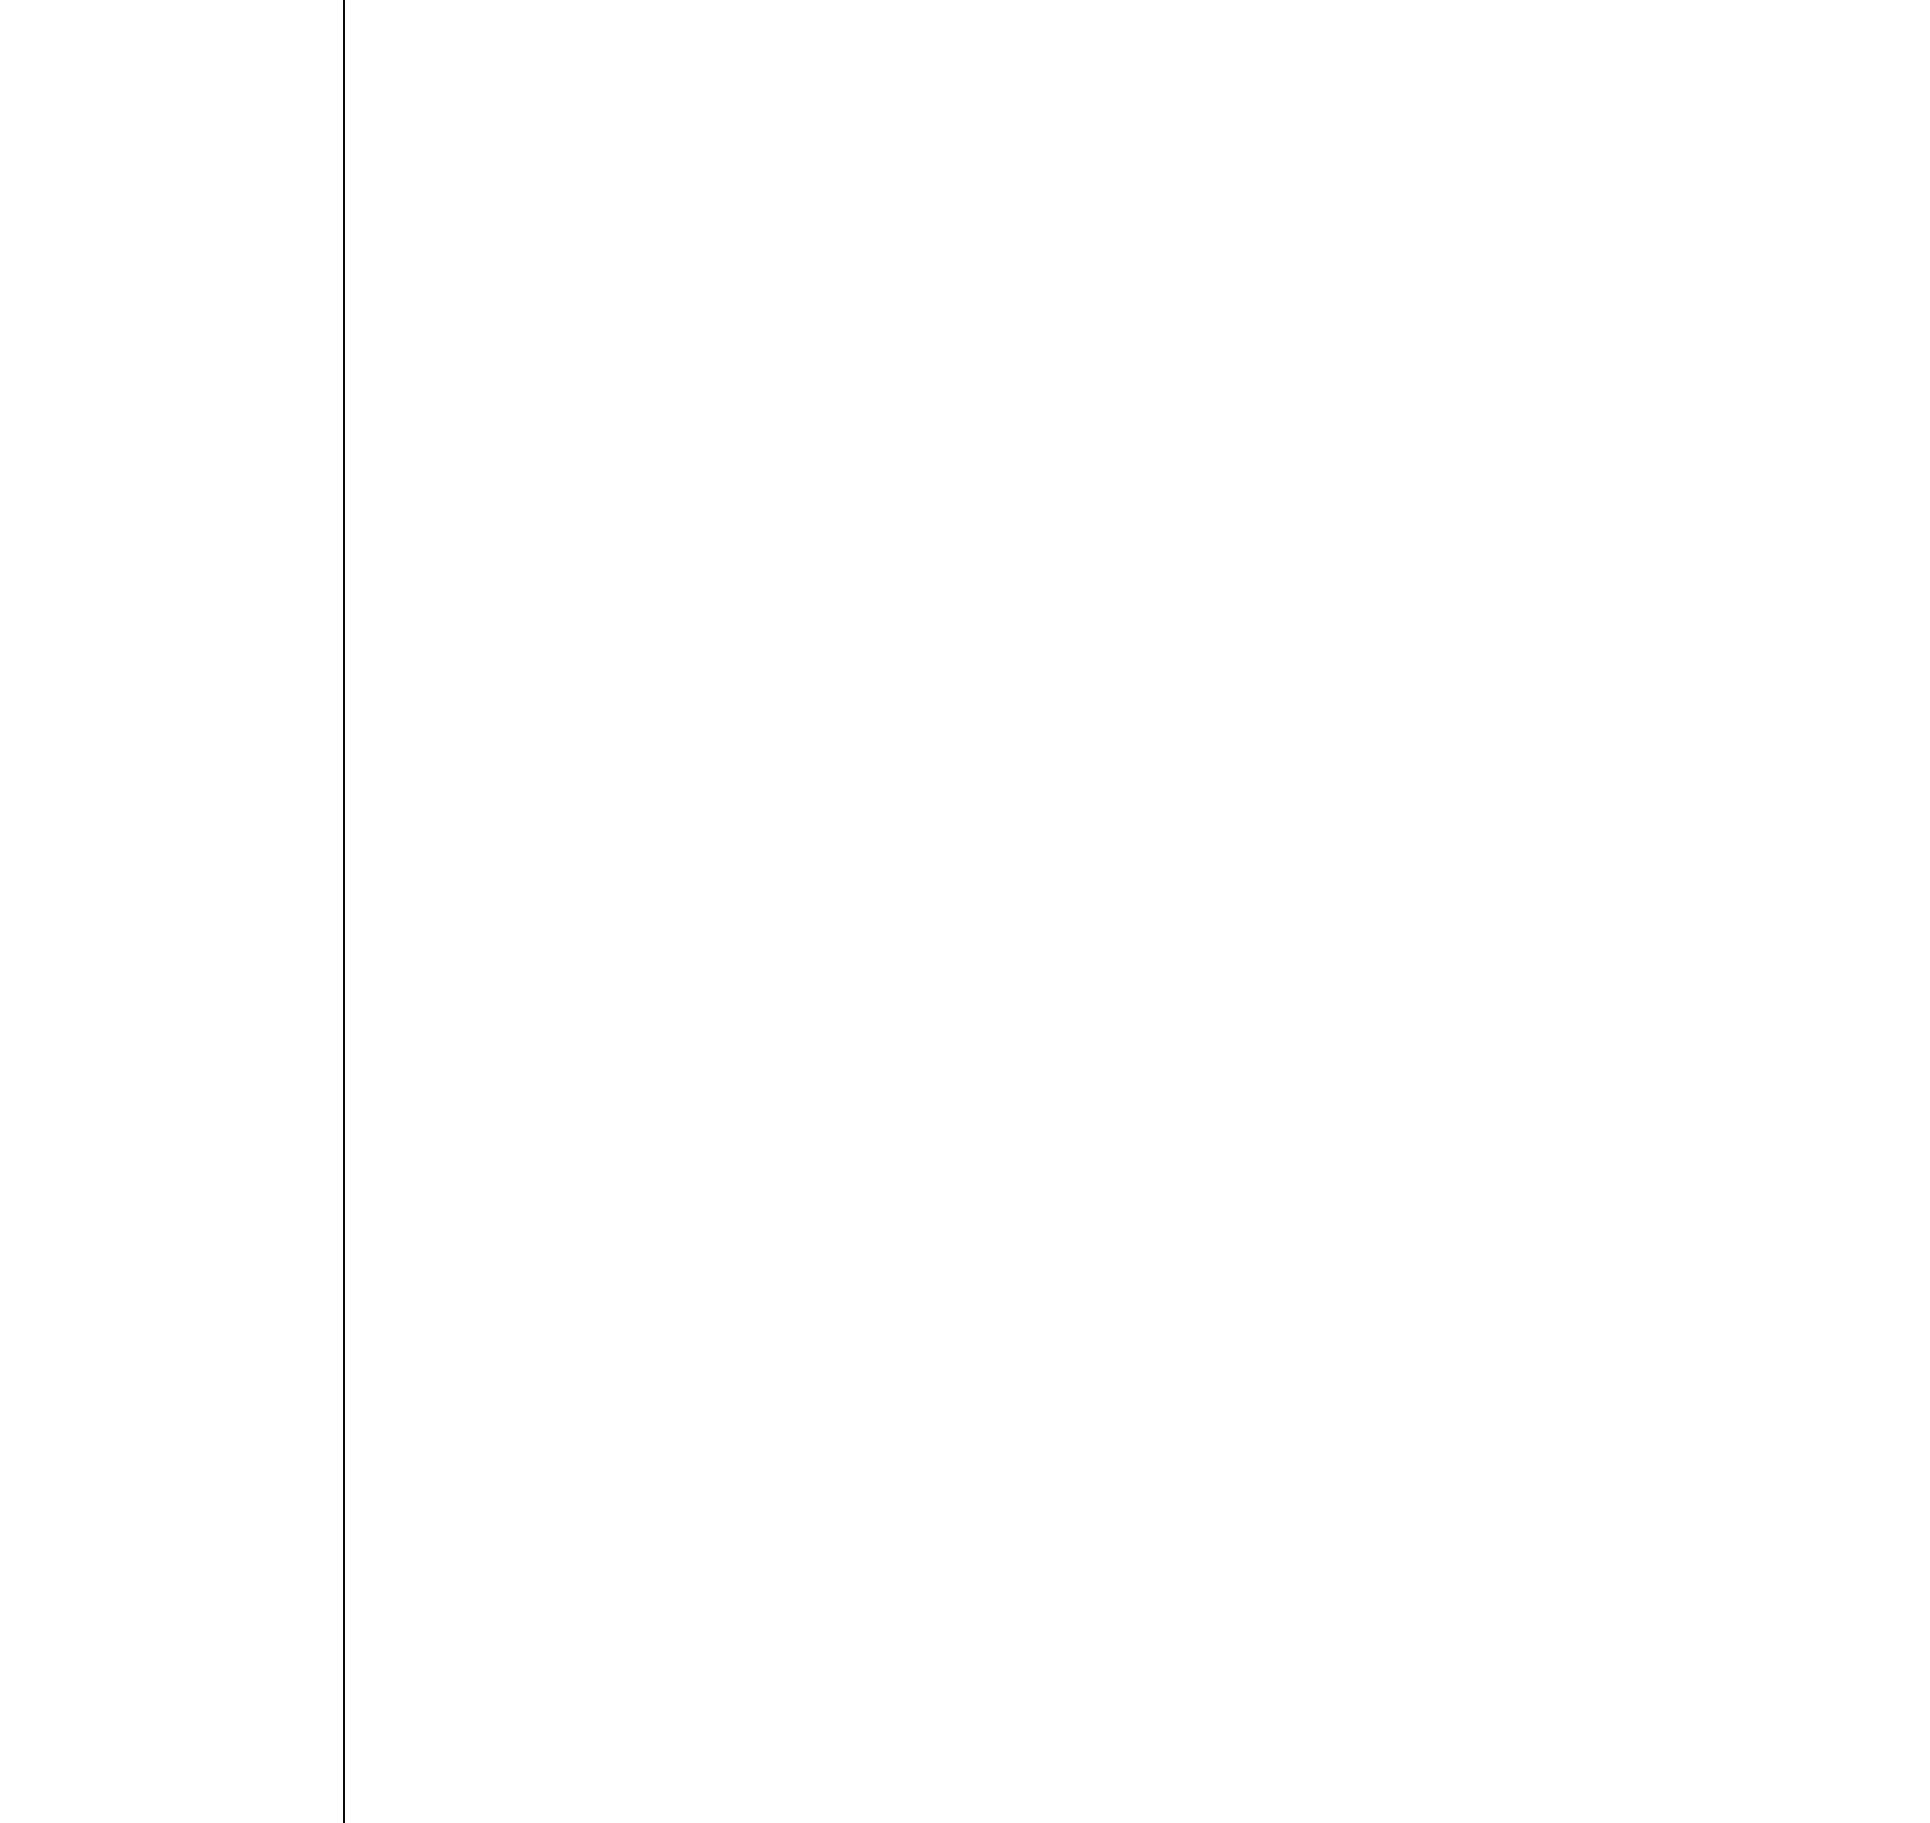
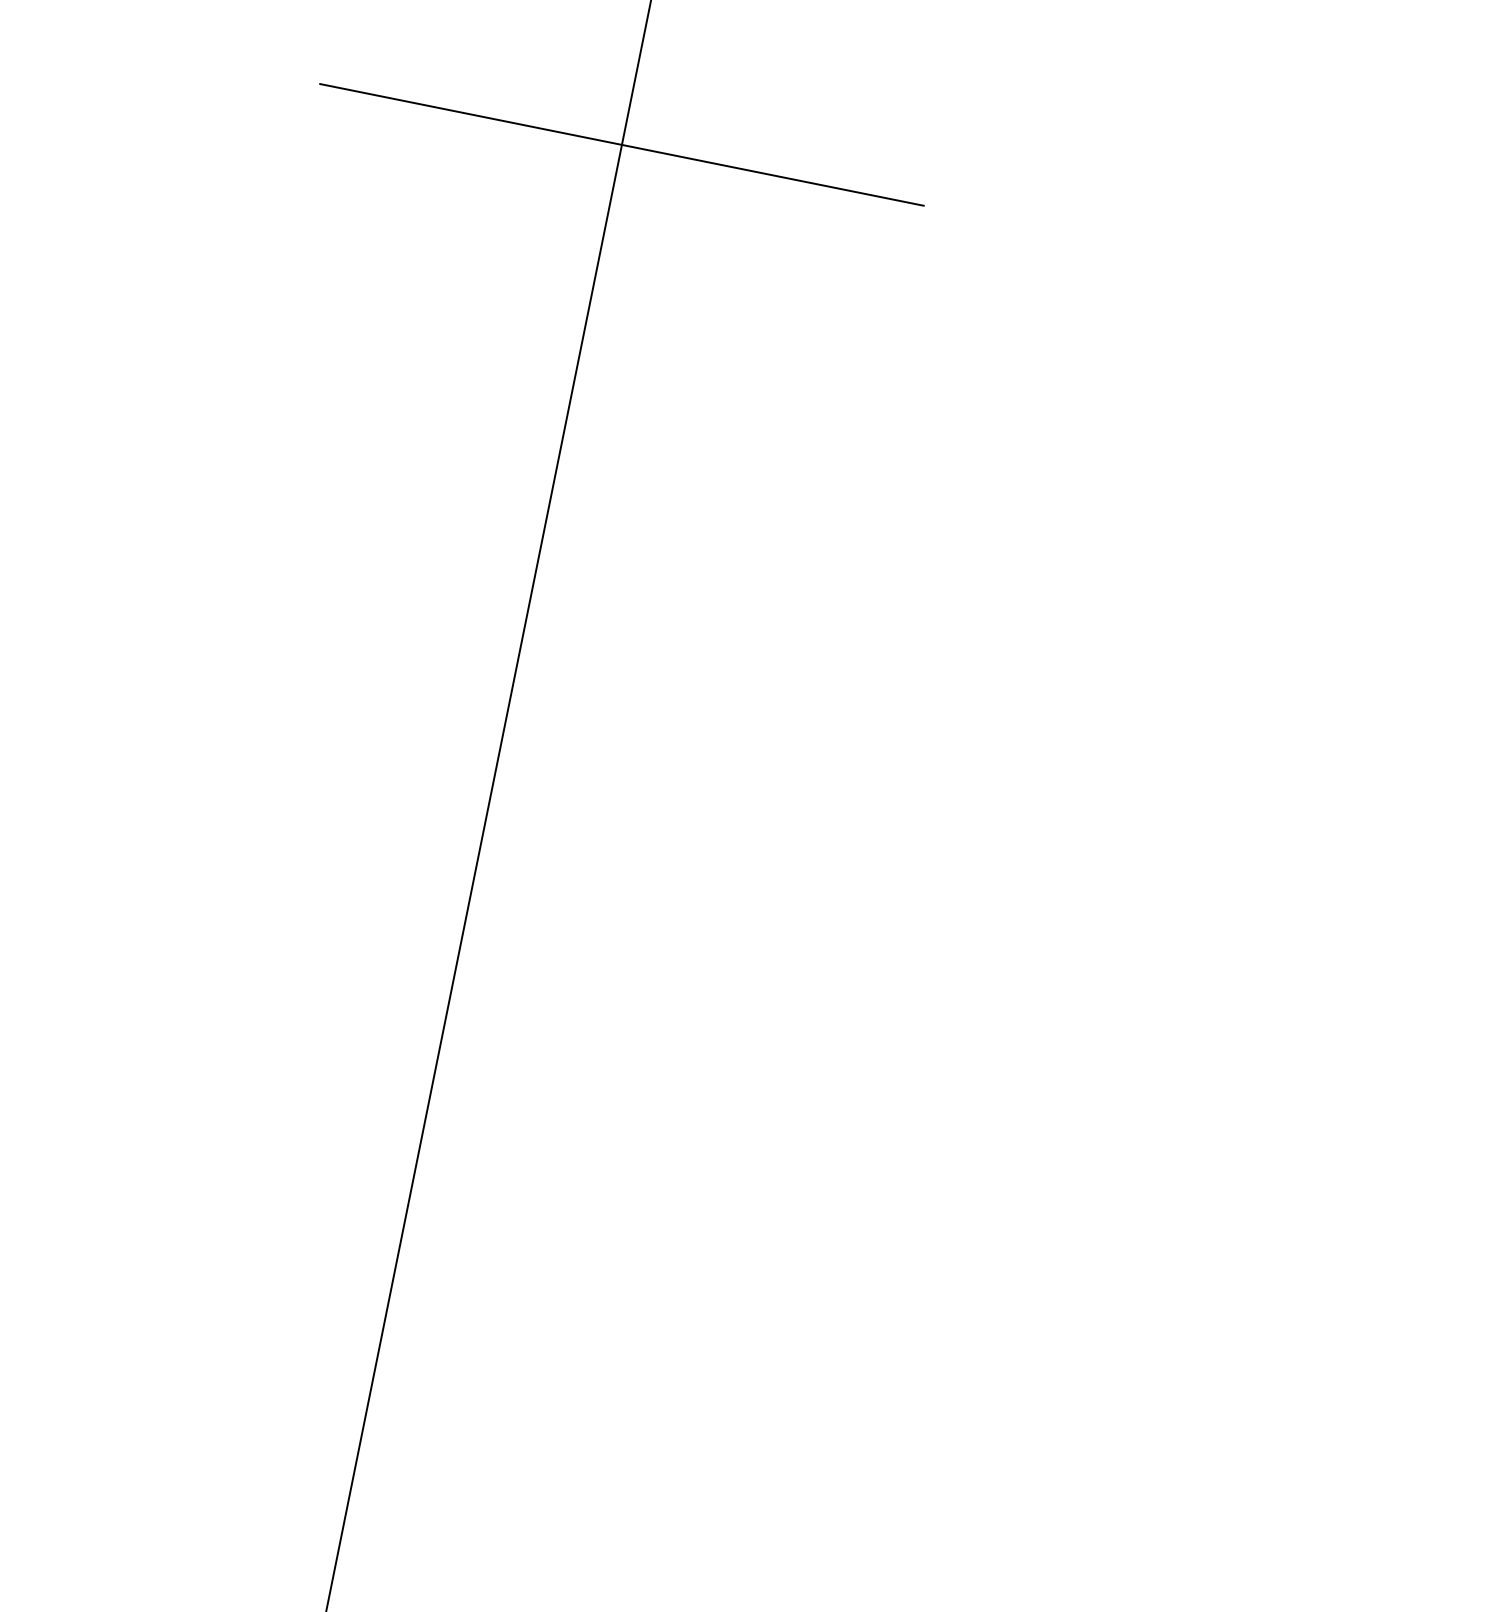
line: (344, 55) -> (622, 145), added

